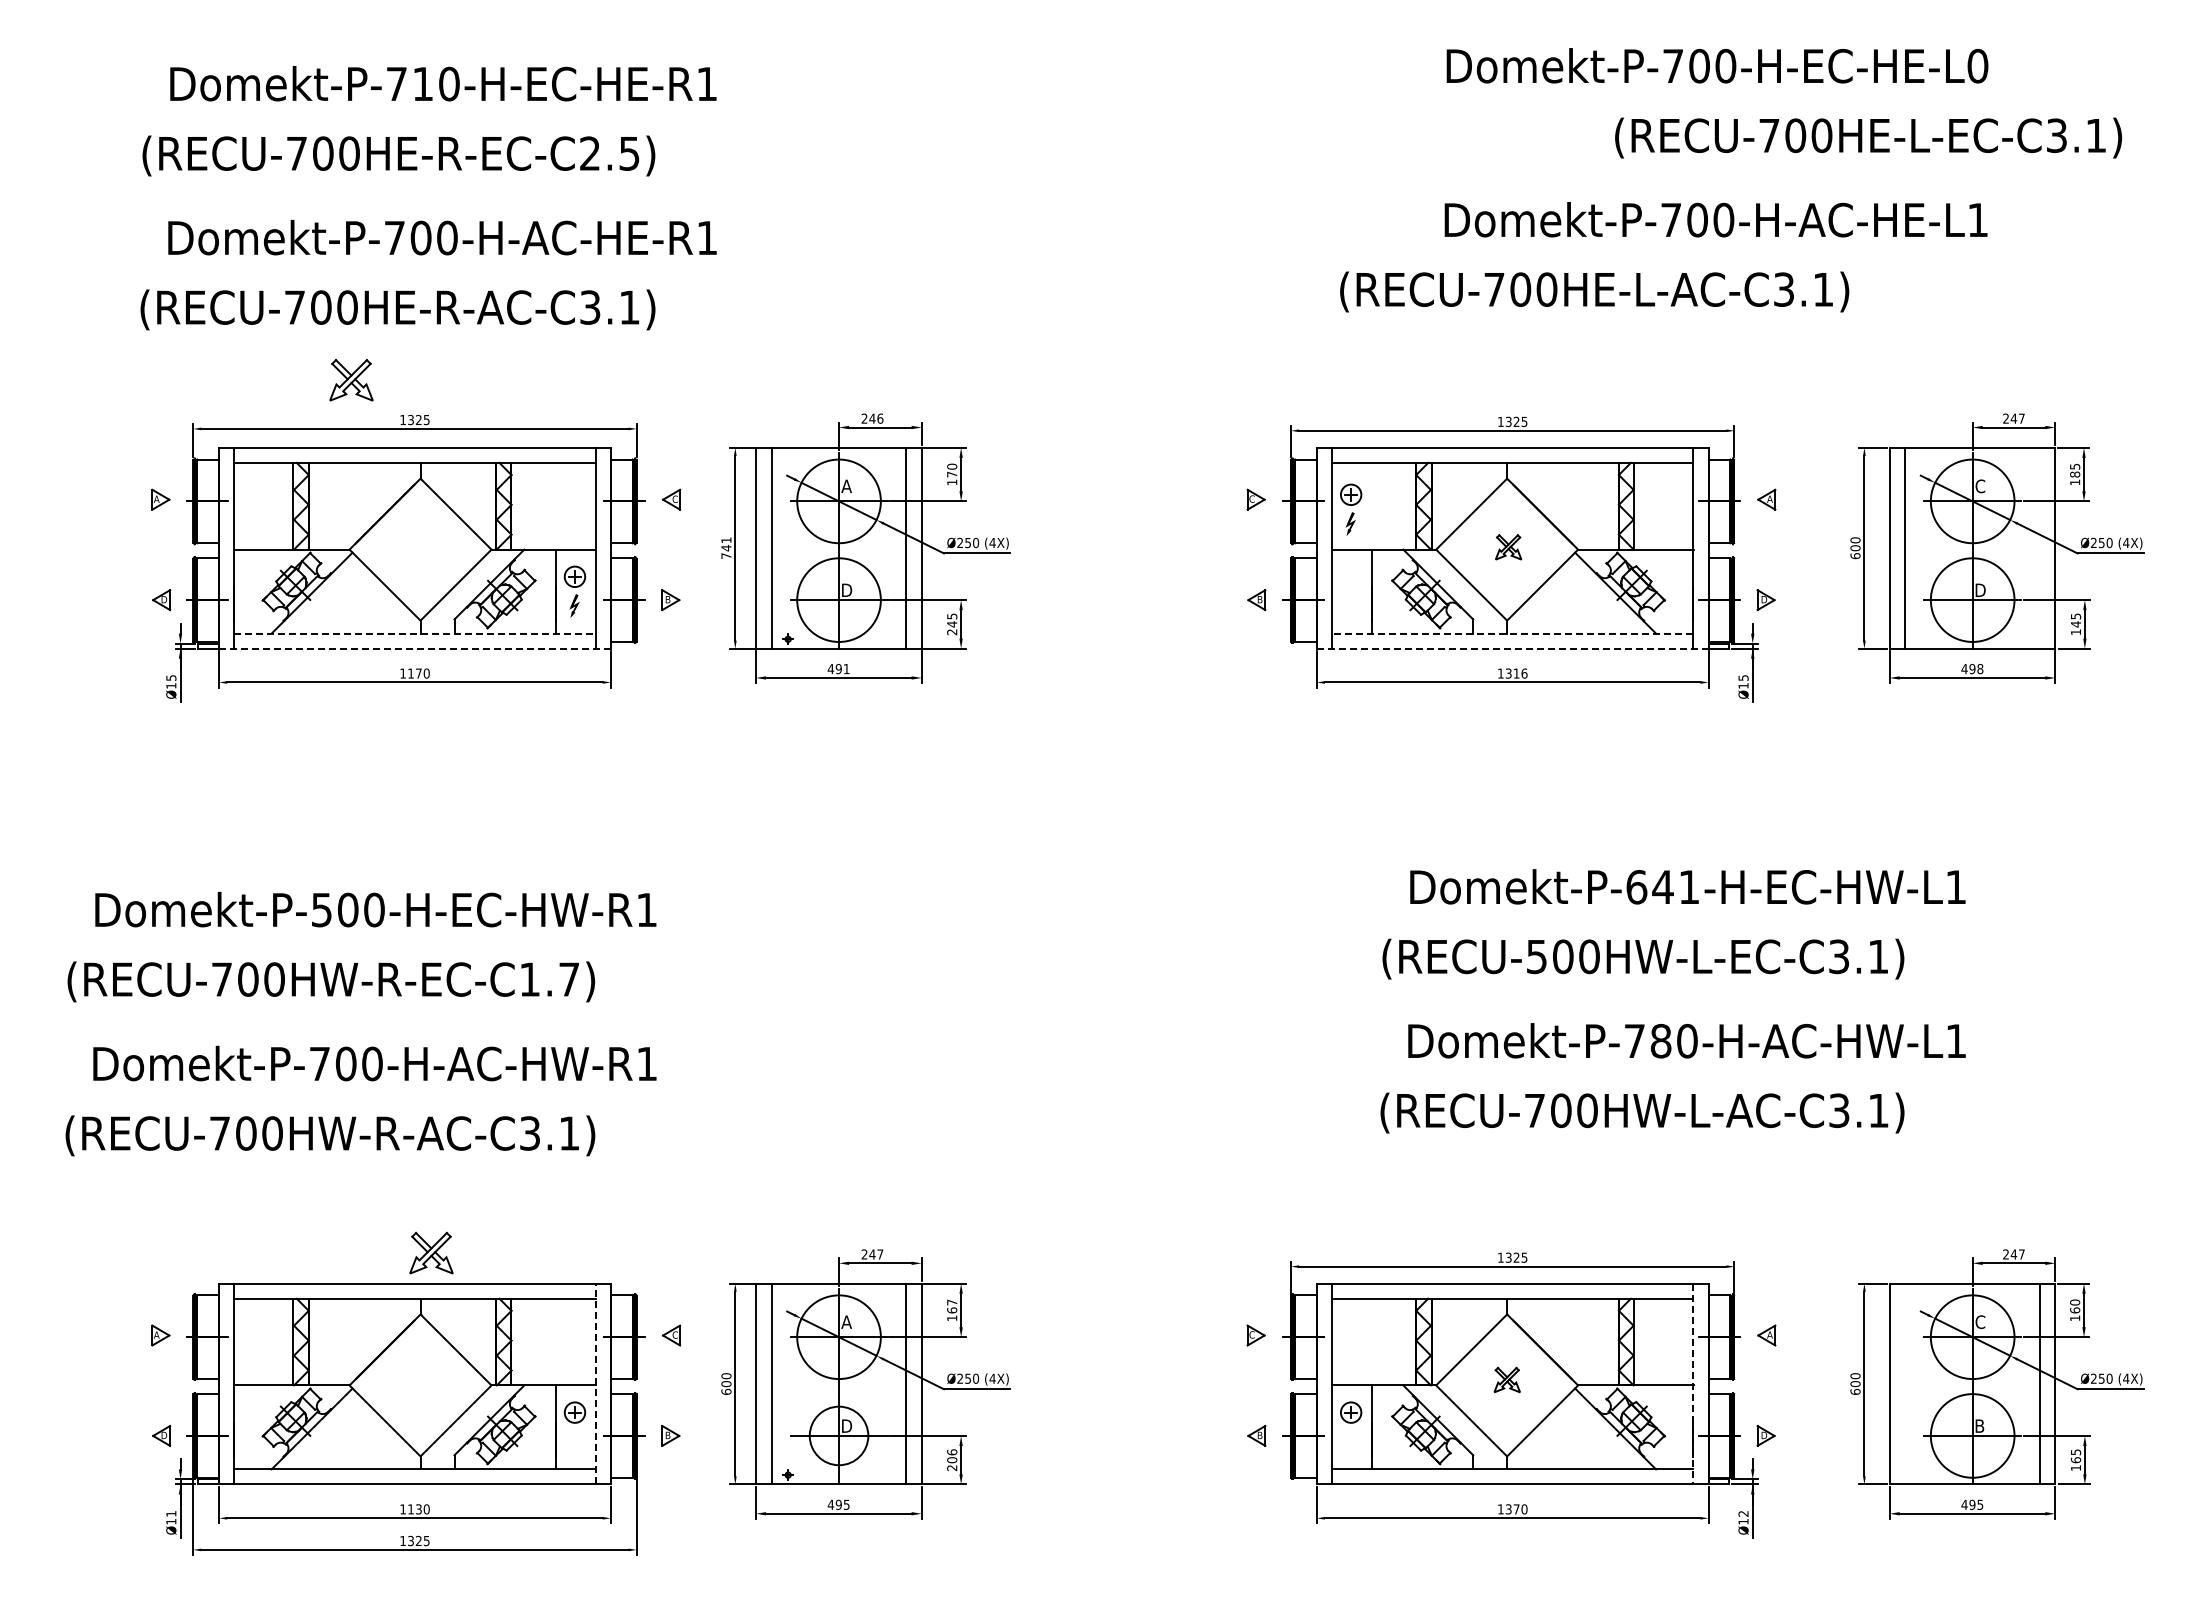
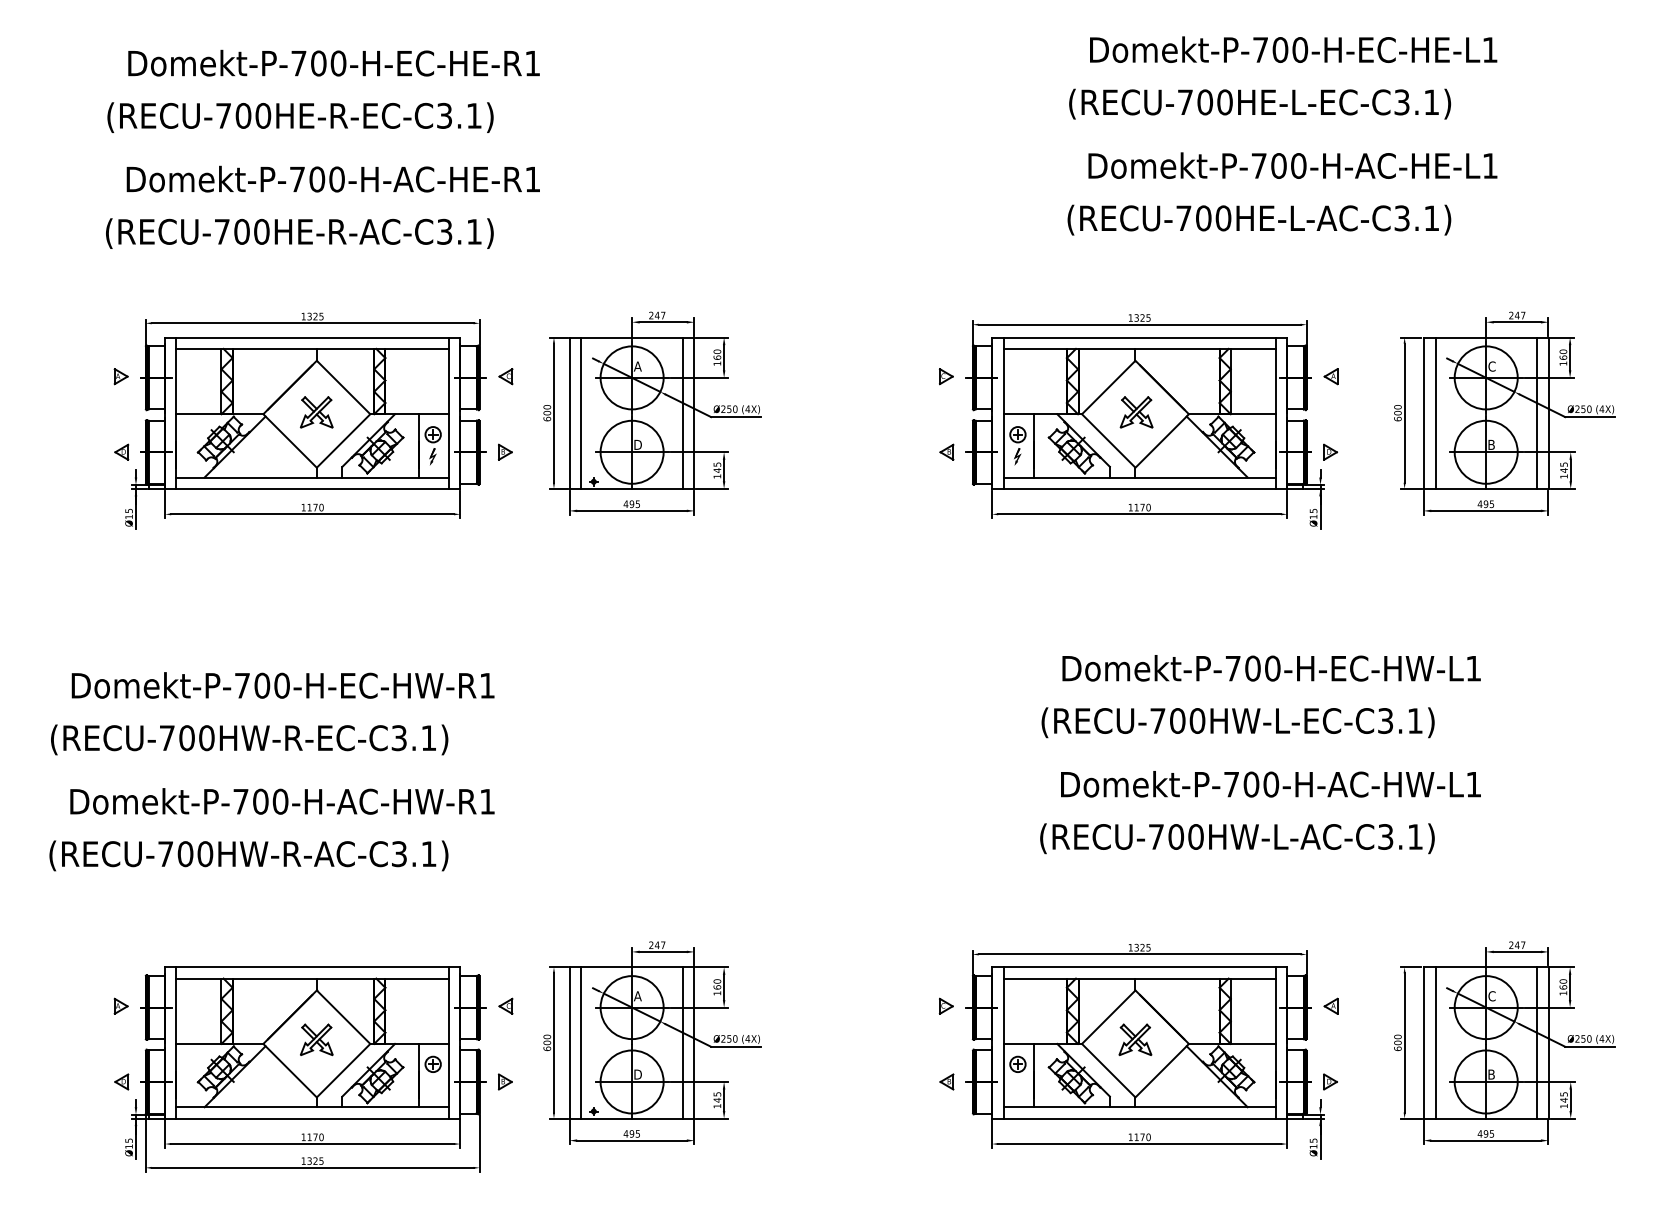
text: (1977, 65) -> (1489, 49), Domekt-P-700-H-EC-HE-L0 -> Domekt-P-700-H-EC-HE-L1
text: (422, 83) -> (318, 63), Domekt-P-710-H-EC-HE-R1 -> Domekt-P-700-H-EC-HE-R1
text: (1868, 137) -> (1260, 103), moved
text: (609, 153) -> (459, 115), (RECU-700HE-R-EC-C2.5) -> (RECU-700HE-R-EC-C3.1)
text: (1594, 291) -> (1259, 219), moved
part: (351, 380) -> (316, 412), moved
text: (880, 418) -> (663, 315), 246 -> 247
text: (2075, 470) -> (1563, 354), 185 -> 160
text: (952, 474) -> (717, 357), 170 -> 160
part: (1351, 509) -> (1018, 445), moved
part: (1508, 547) -> (1136, 412), size x1.67
line: (2039, 547) -> (1536, 412), added
text: (726, 548) -> (547, 413), 741 -> 600
text: (1981, 590) -> (1492, 445), D -> B
text: (951, 632) -> (716, 476), 245 -> 145
line: (414, 633) -> (312, 477), dashed -> solid
line: (1512, 633) -> (1139, 477), dashed -> solid
line: (414, 648) -> (312, 488), dashed -> solid
line: (1512, 648) -> (1139, 488), dashed -> solid
text: (846, 669) -> (637, 504), 491 -> 495
text: (1980, 669) -> (1492, 504), 498 -> 495
text: (1516, 673) -> (1142, 507), 1316 -> 1170
text: (1662, 887) -> (1252, 668), Domekt-P-641-H-EC-HW-L1 -> Domekt-P-700-H-EC-HW-L1
text: (321, 910) -> (242, 686), Domekt-P-500-H-EC-HW-R1 -> Domekt-P-700-H-EC-HW-R1
text: (1536, 957) -> (1157, 721), (RECU-500HW-L-EC-C3.1) -> (RECU-700HW-L-EC-C3.1)
text: (549, 979) -> (413, 738), (RECU-700HW-R-EC-C1.7) -> (RECU-700HW-R-EC-C3.1)
text: (1660, 1041) -> (1251, 784), Domekt-P-780-H-AC-HW-L1 -> Domekt-P-700-H-AC-HW-L1
part: (431, 1252) -> (316, 1039), moved
text: (952, 1302) -> (717, 981), 167 -> 160
part: (1507, 1379) -> (1135, 1039), size x1.67
line: (595, 1383) -> (448, 1042), dashed -> solid
line: (1905, 1383) -> (1435, 1042), added
line: (1693, 1384) -> (1275, 1043), dashed -> solid
circle: (838, 1435) -> (631, 1081), size x1.43
text: (952, 1460) -> (717, 1100), 206 -> 145
text: (2075, 1460) -> (1563, 1100), 165 -> 145
text: (418, 1509) -> (315, 1137), 1130 -> 1170
text: (1508, 1509) -> (1136, 1137), 1370 -> 1170
text: (171, 1513) -> (129, 1140), Ø11 -> Ø15
text: (1743, 1513) -> (1313, 1140), Ø12 -> Ø15

